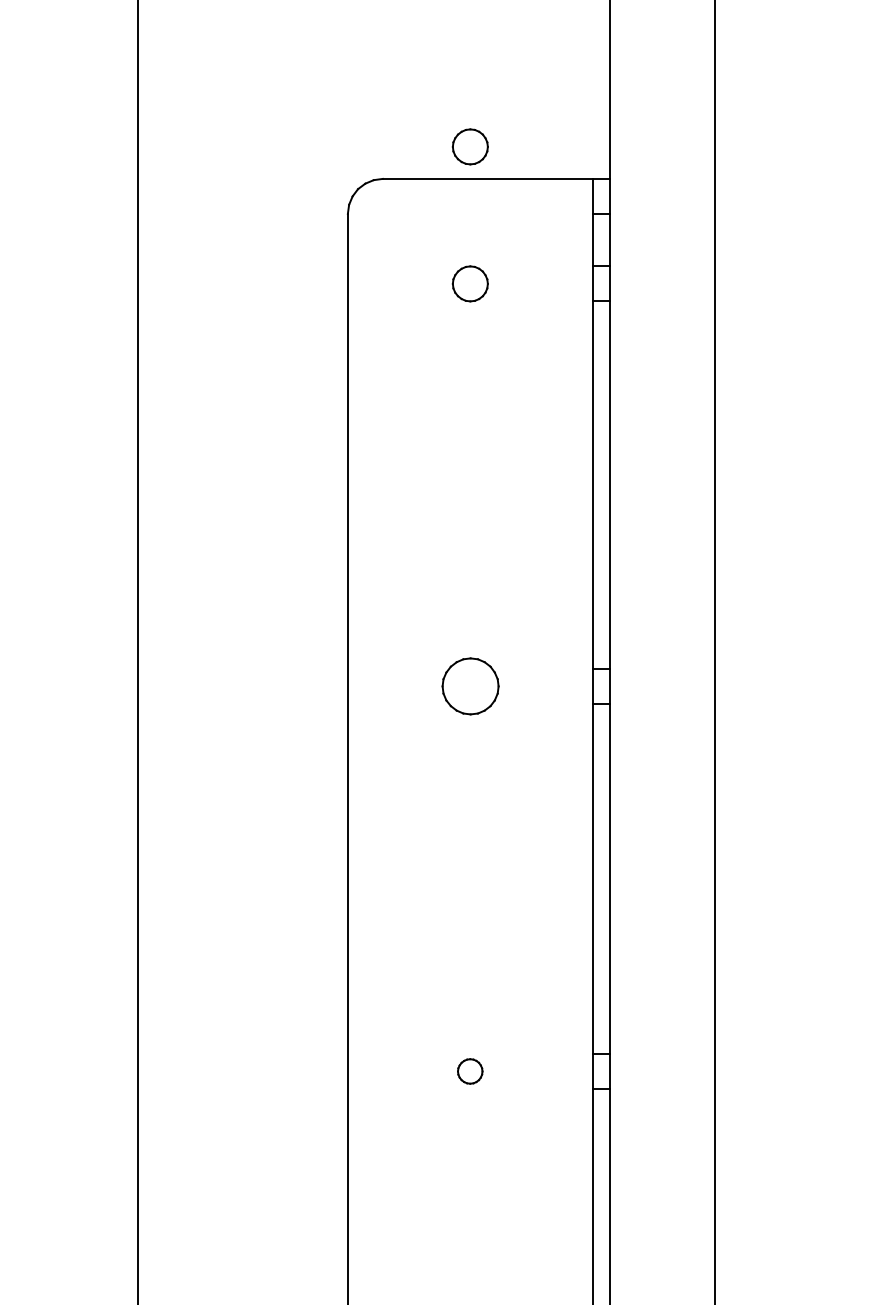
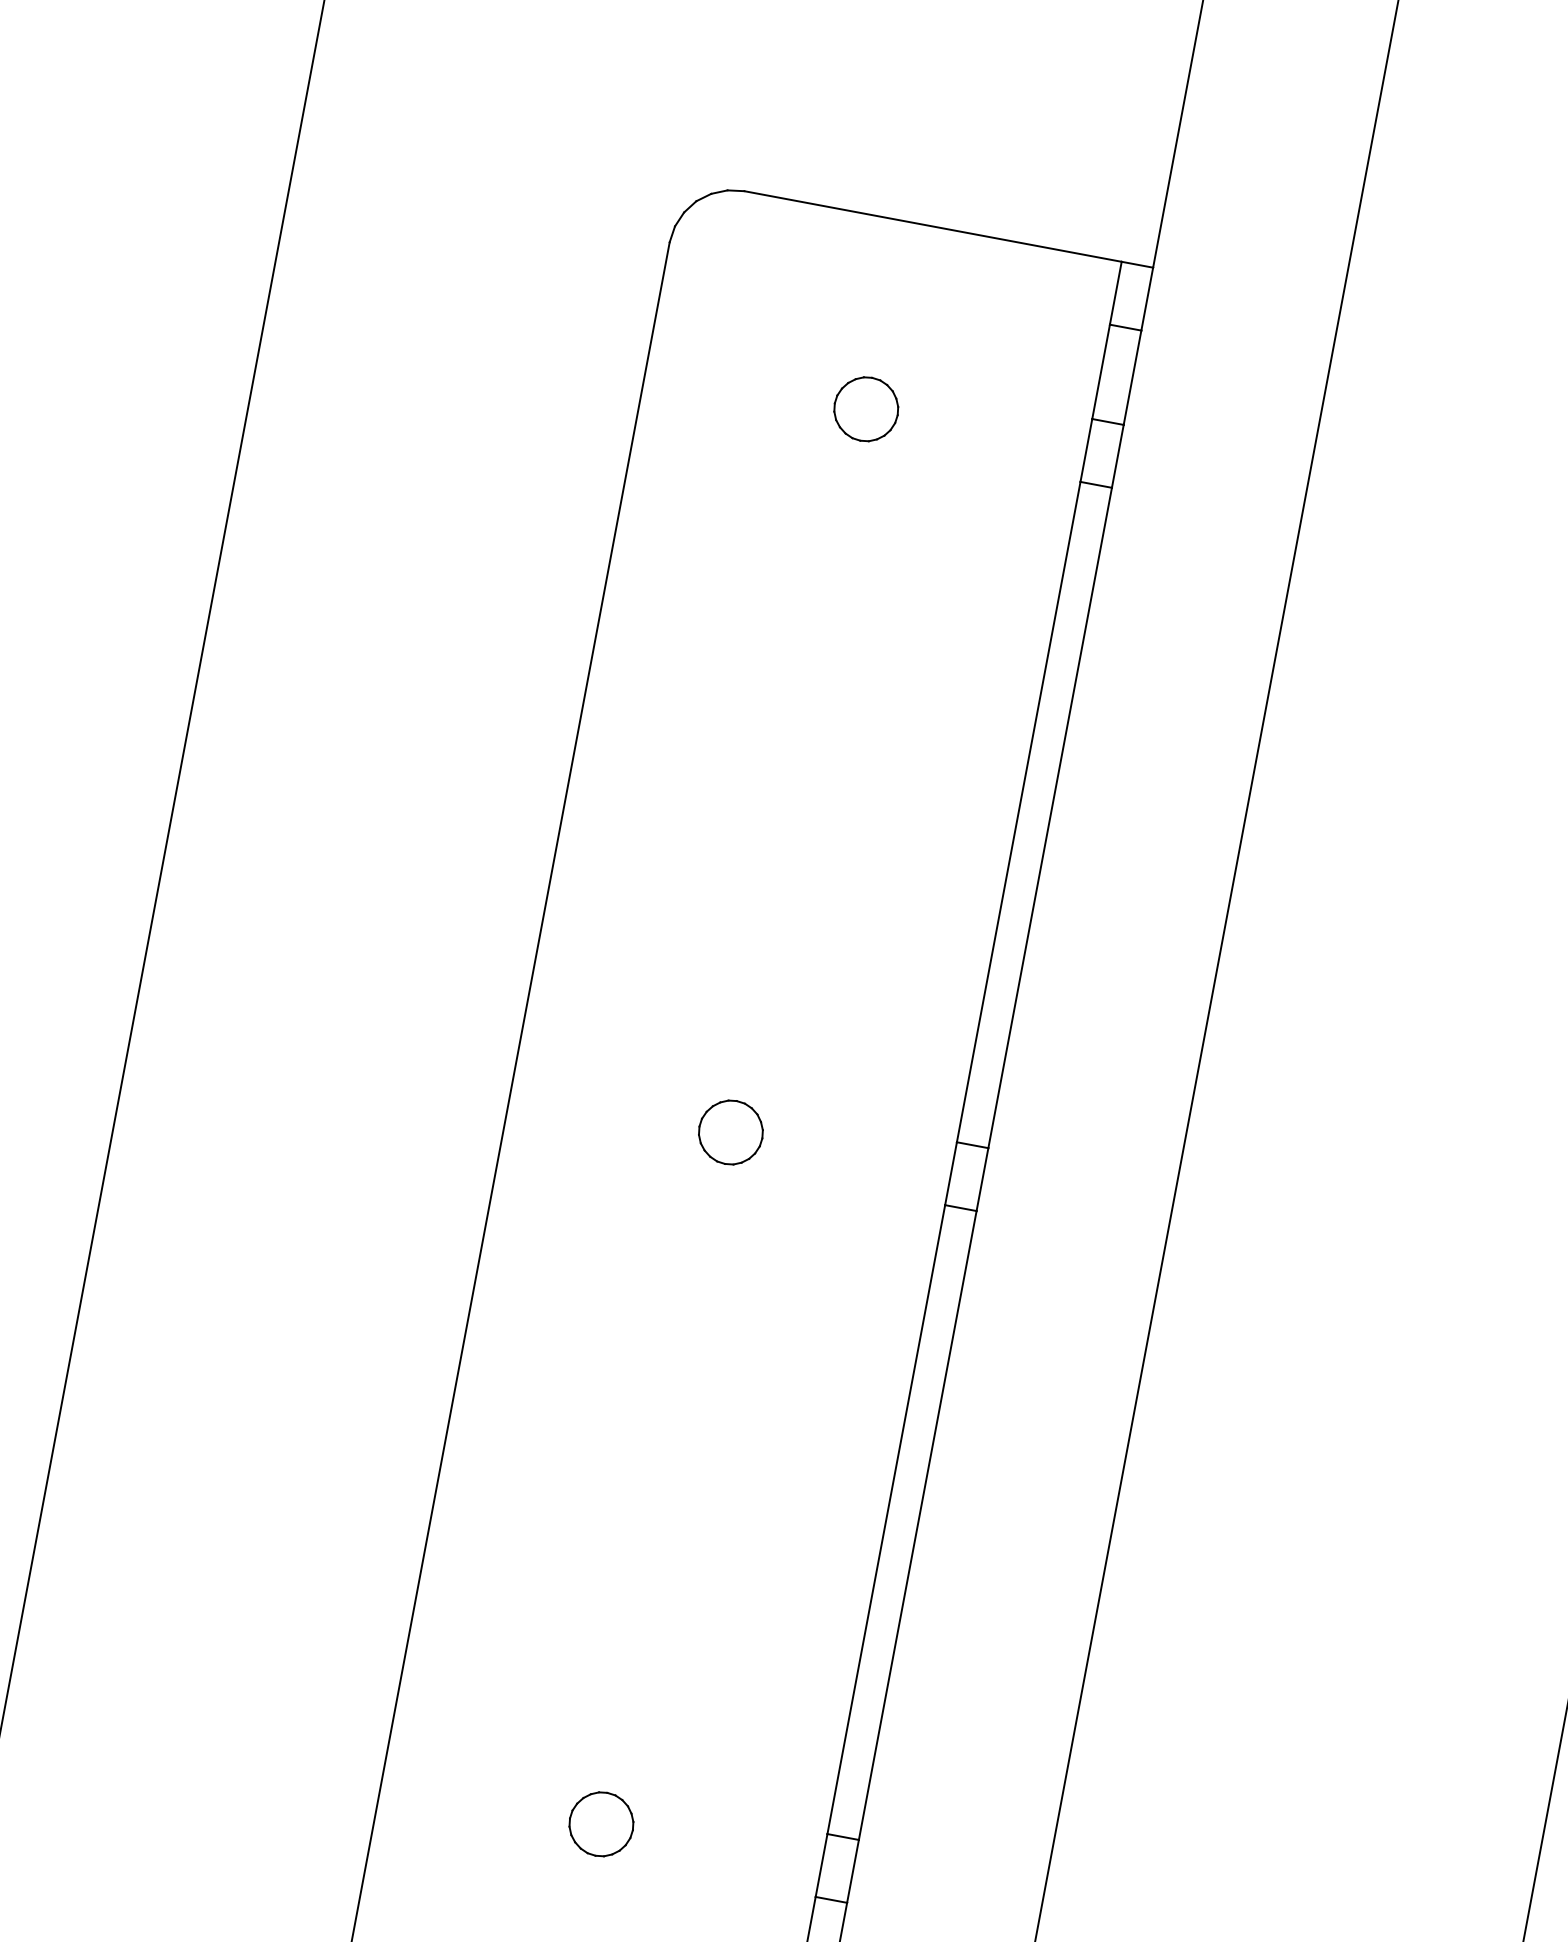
part: (469, 146) -> (910, 162), removed
part: (469, 686) -> (729, 1132), size x0.62
part: (469, 1071) -> (599, 1824), size x1.43

